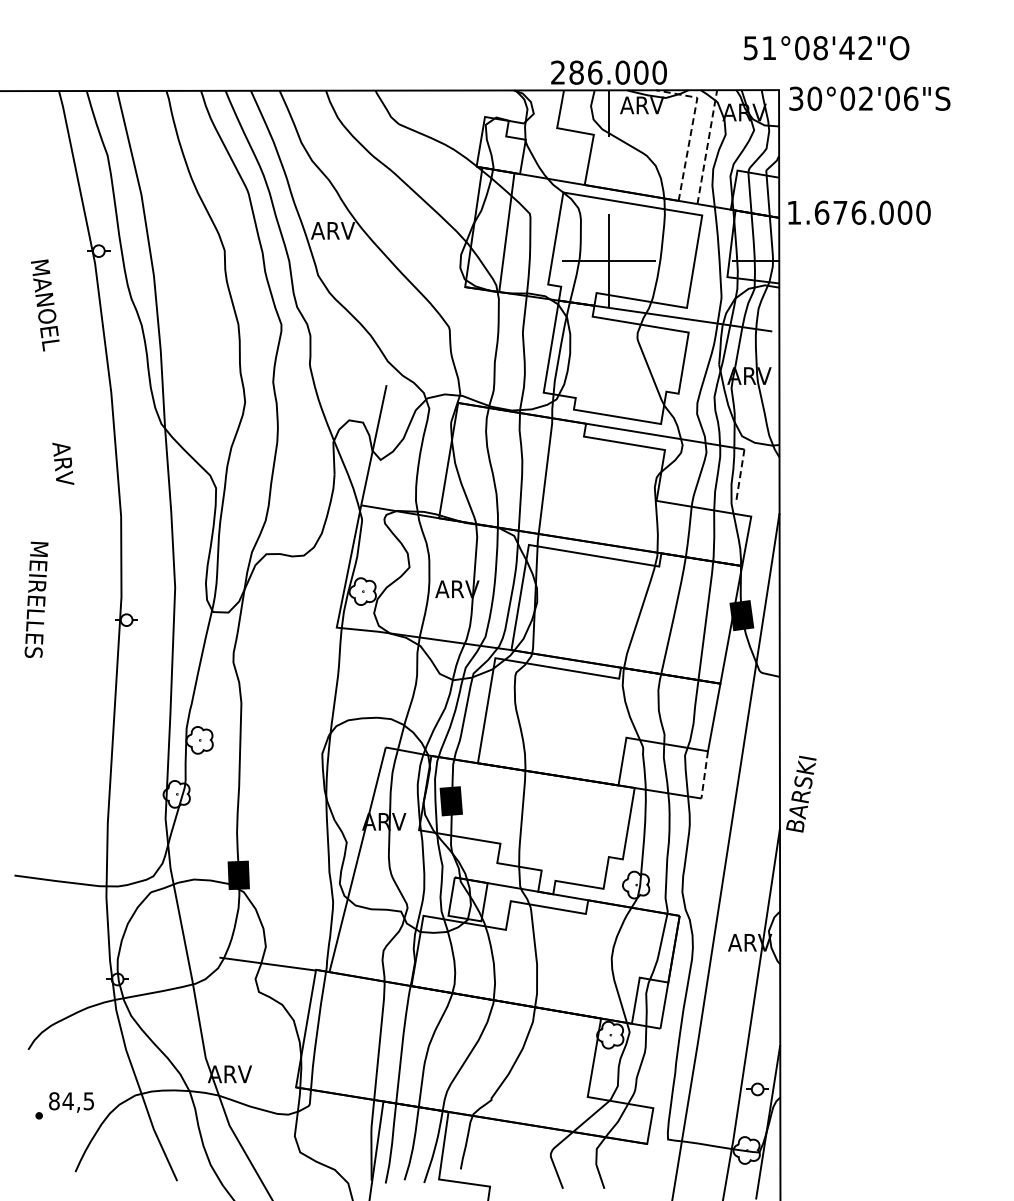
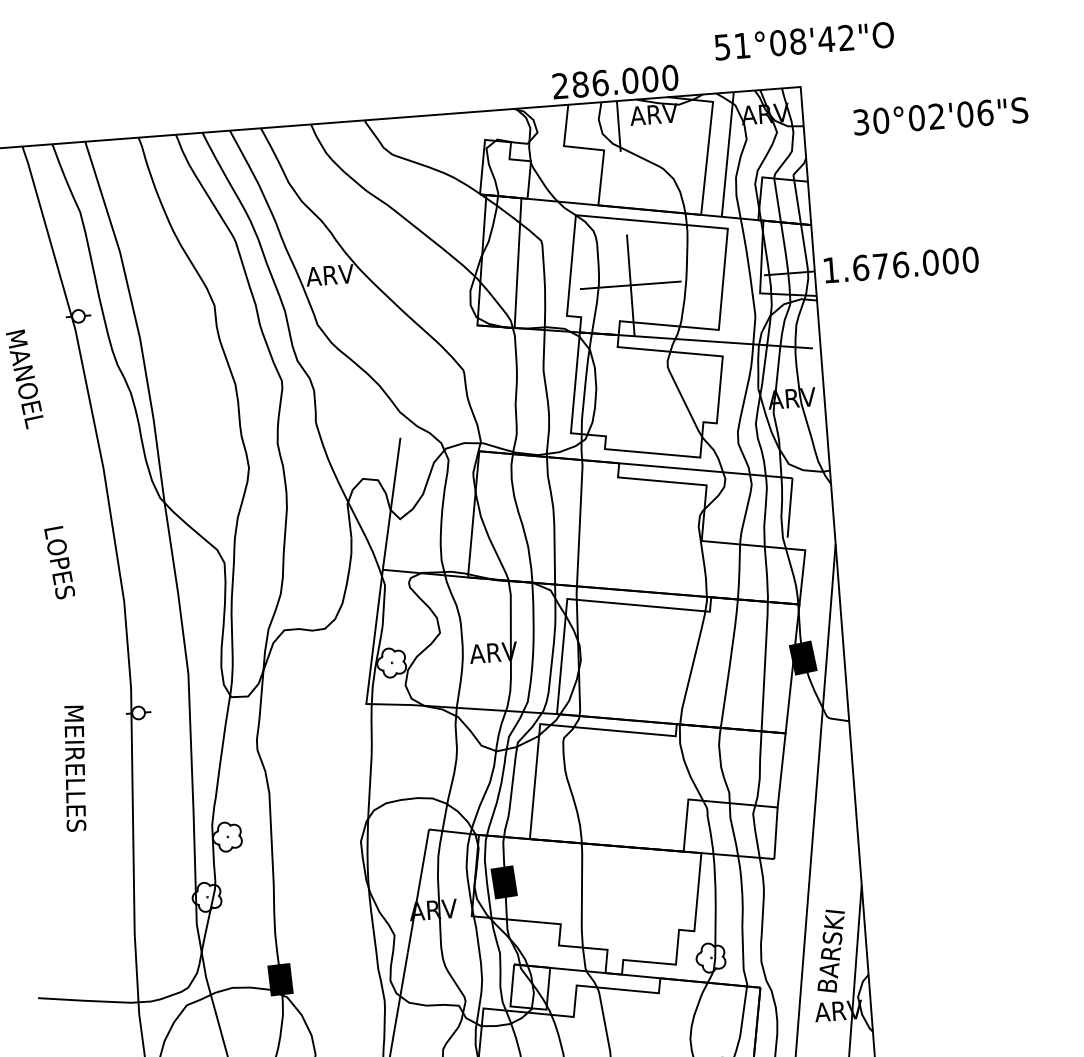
text: (826, 48) -> (804, 41), moved
text: (869, 98) -> (940, 116), moved
line: (691, 128) -> (709, 135), dashed -> solid
line: (707, 147) -> (728, 154), dashed -> solid
text: (859, 212) -> (901, 264), moved
text: (64, 476) -> (59, 562), ARV -> LOPES
line: (740, 476) -> (790, 507), dashed -> solid
text: (36, 599) -> (75, 768), moved
line: (704, 774) -> (775, 832), dashed -> solid
text: (801, 793) -> (831, 950), moved

